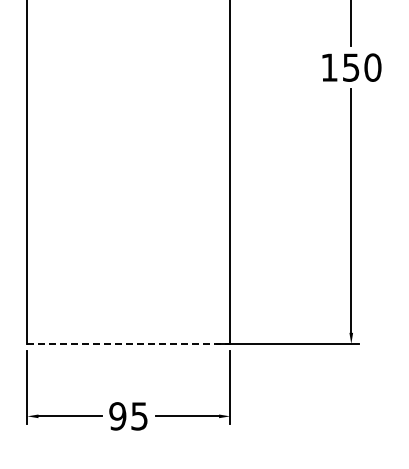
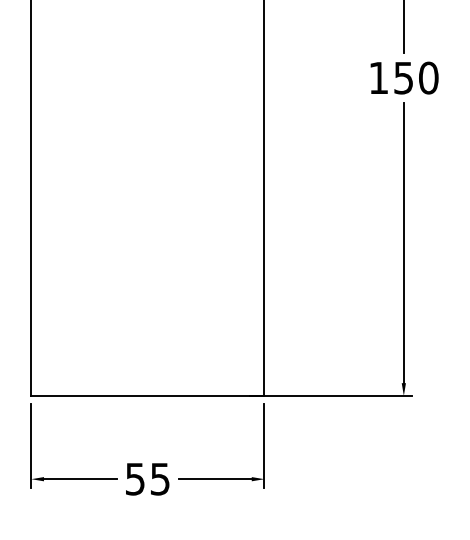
line: (129, 343) -> (148, 395), dashed -> solid
text: (117, 416) -> (134, 479), 95 -> 55

